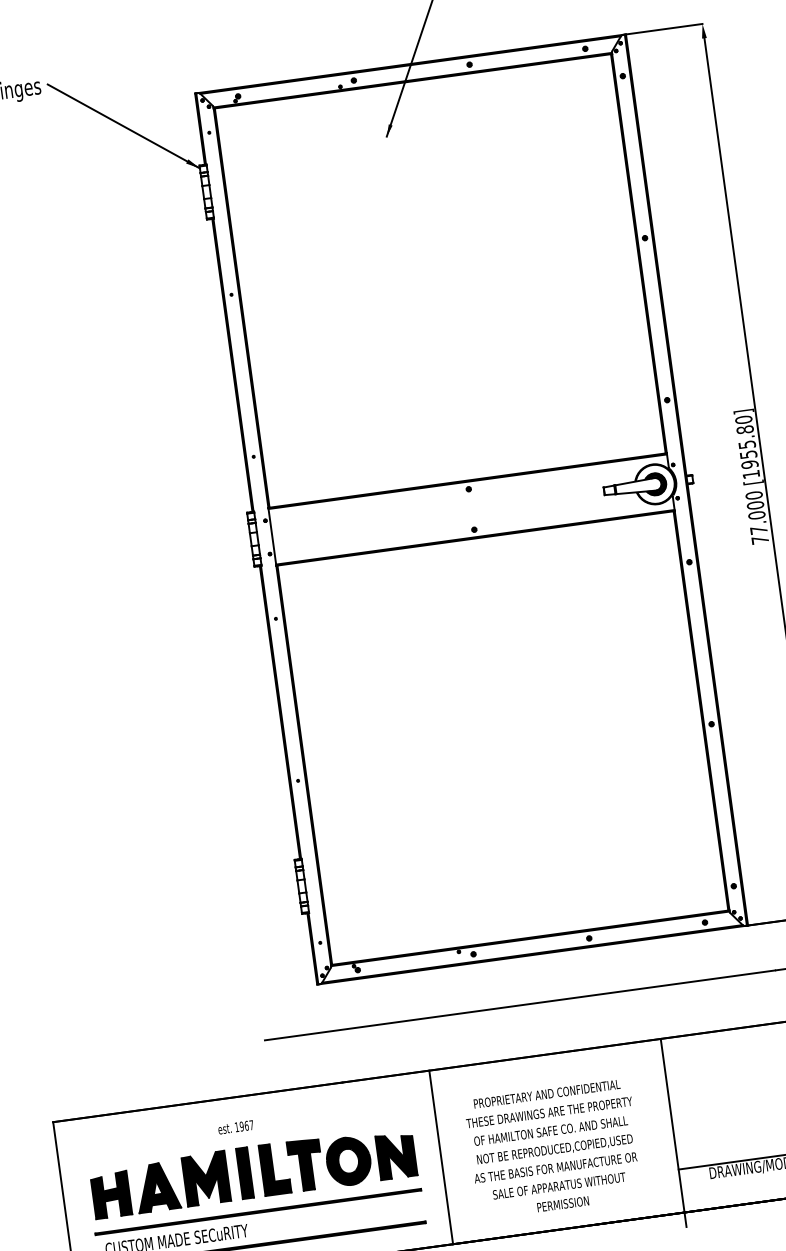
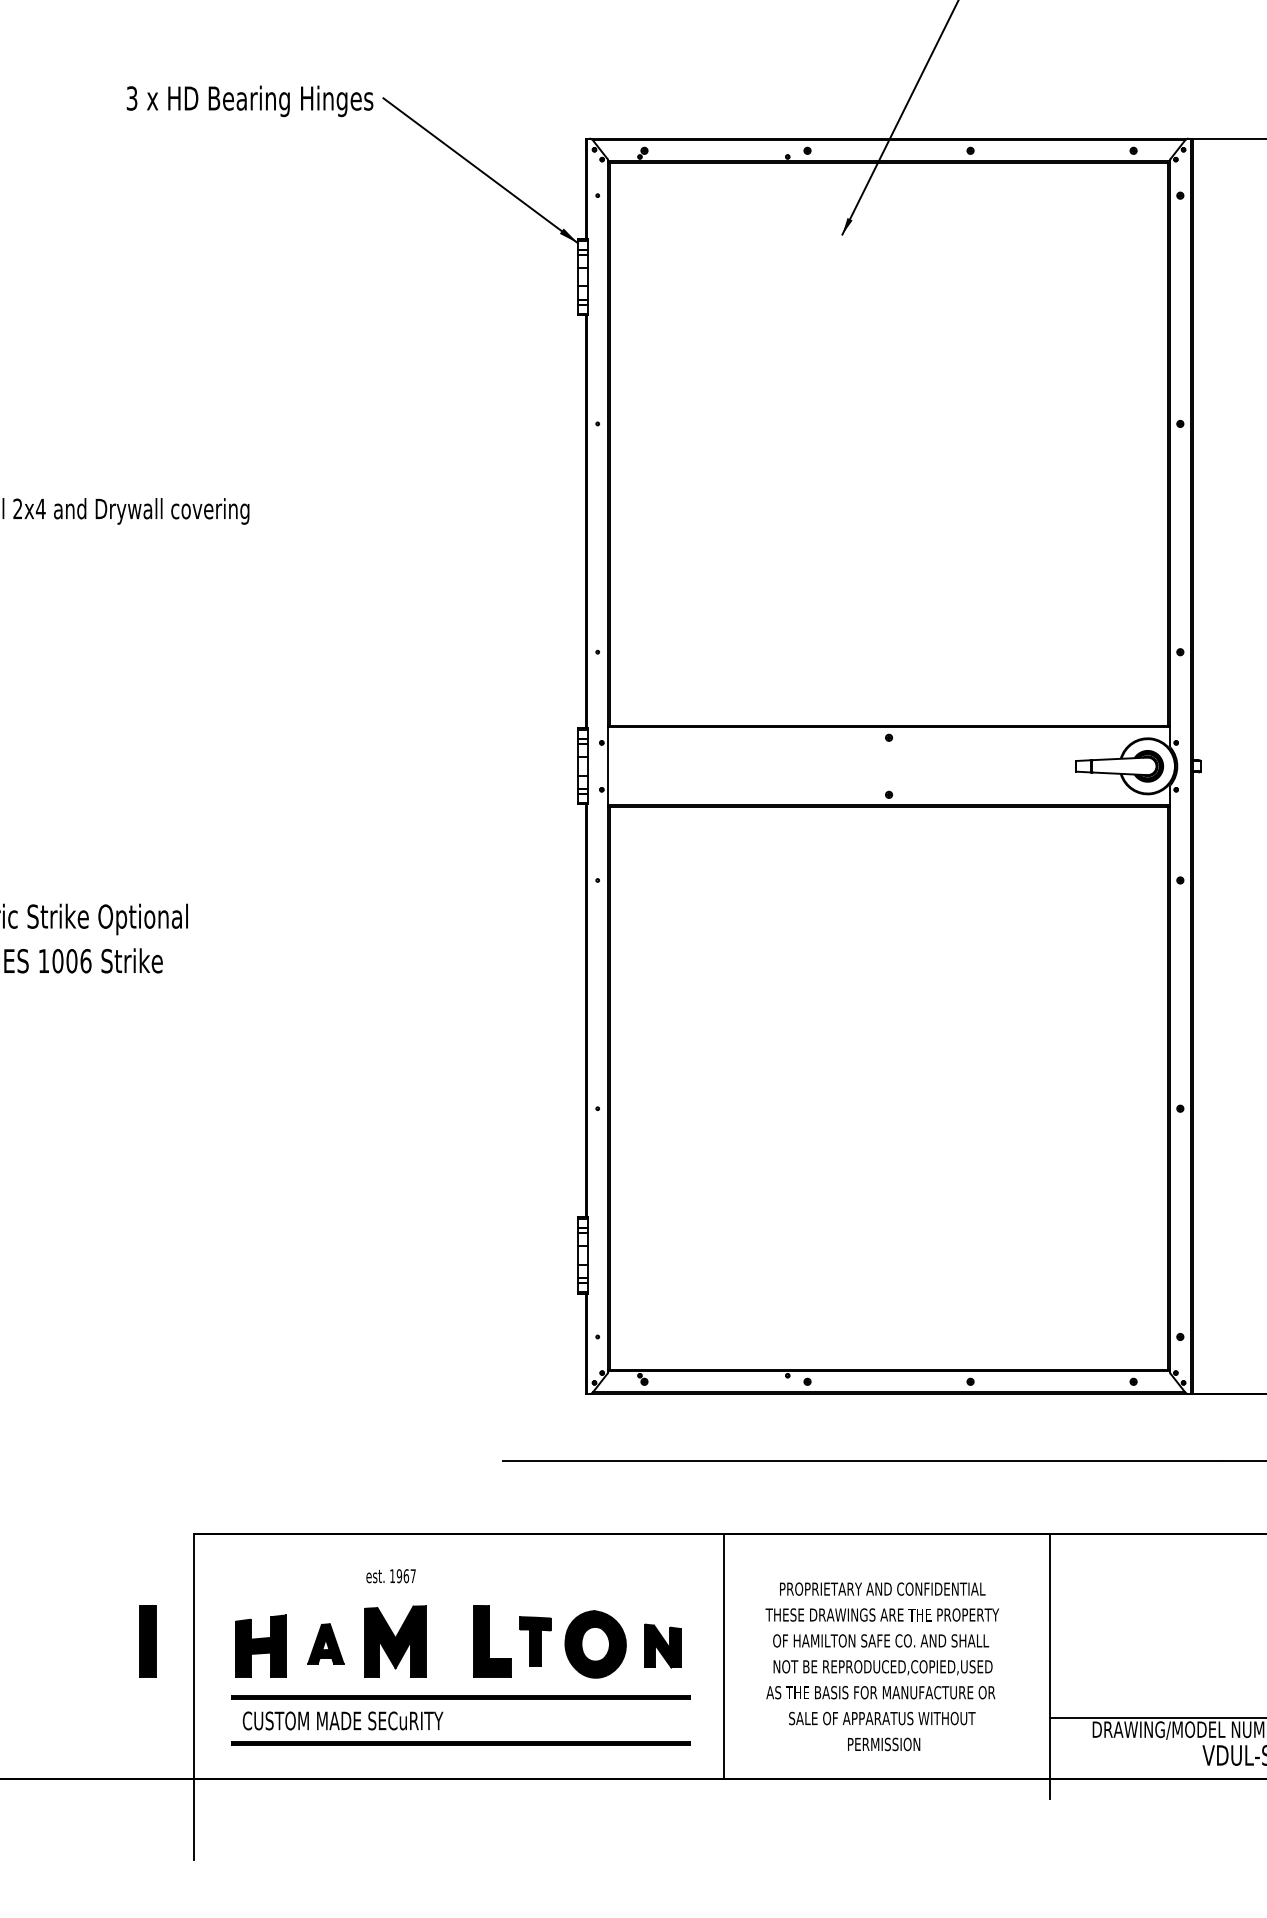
text: (235, 1127) -> (390, 1576), moved
part: (396, 1155) -> (662, 1645), size x0.7
part: (305, 1165) -> (535, 1641), size x0.7
part: (244, 1173) -> (147, 1641), moved
part: (156, 1186) -> (325, 1643), size x0.6

